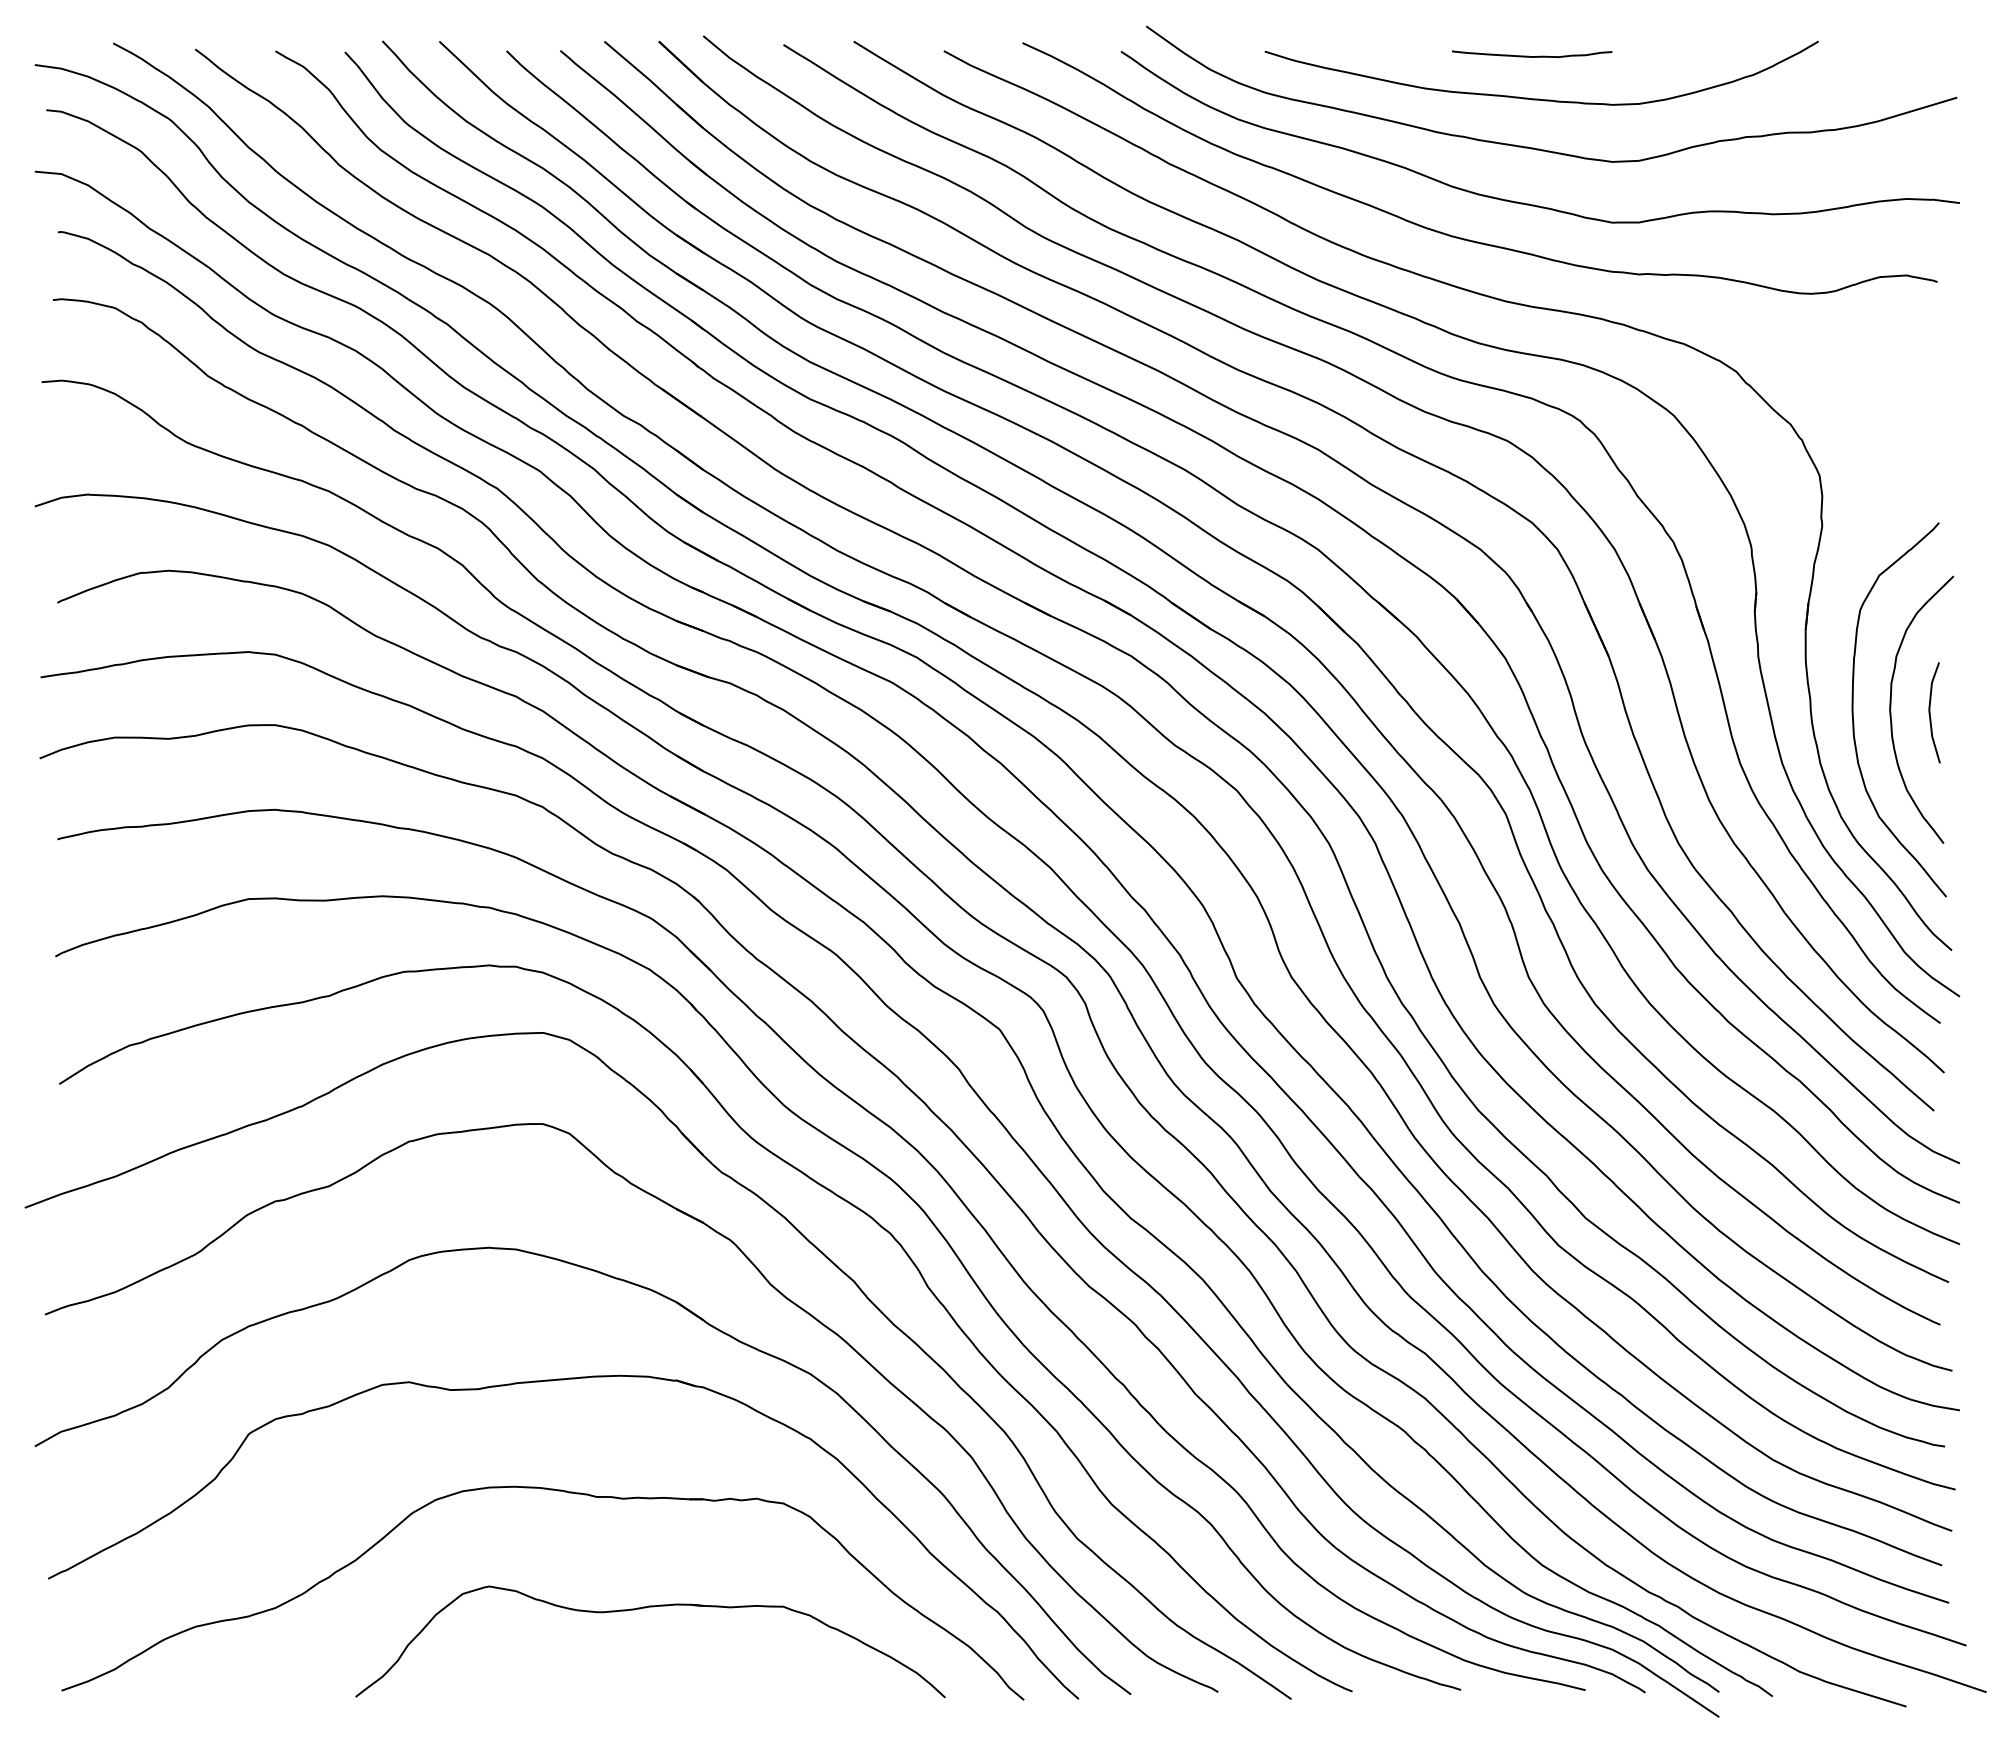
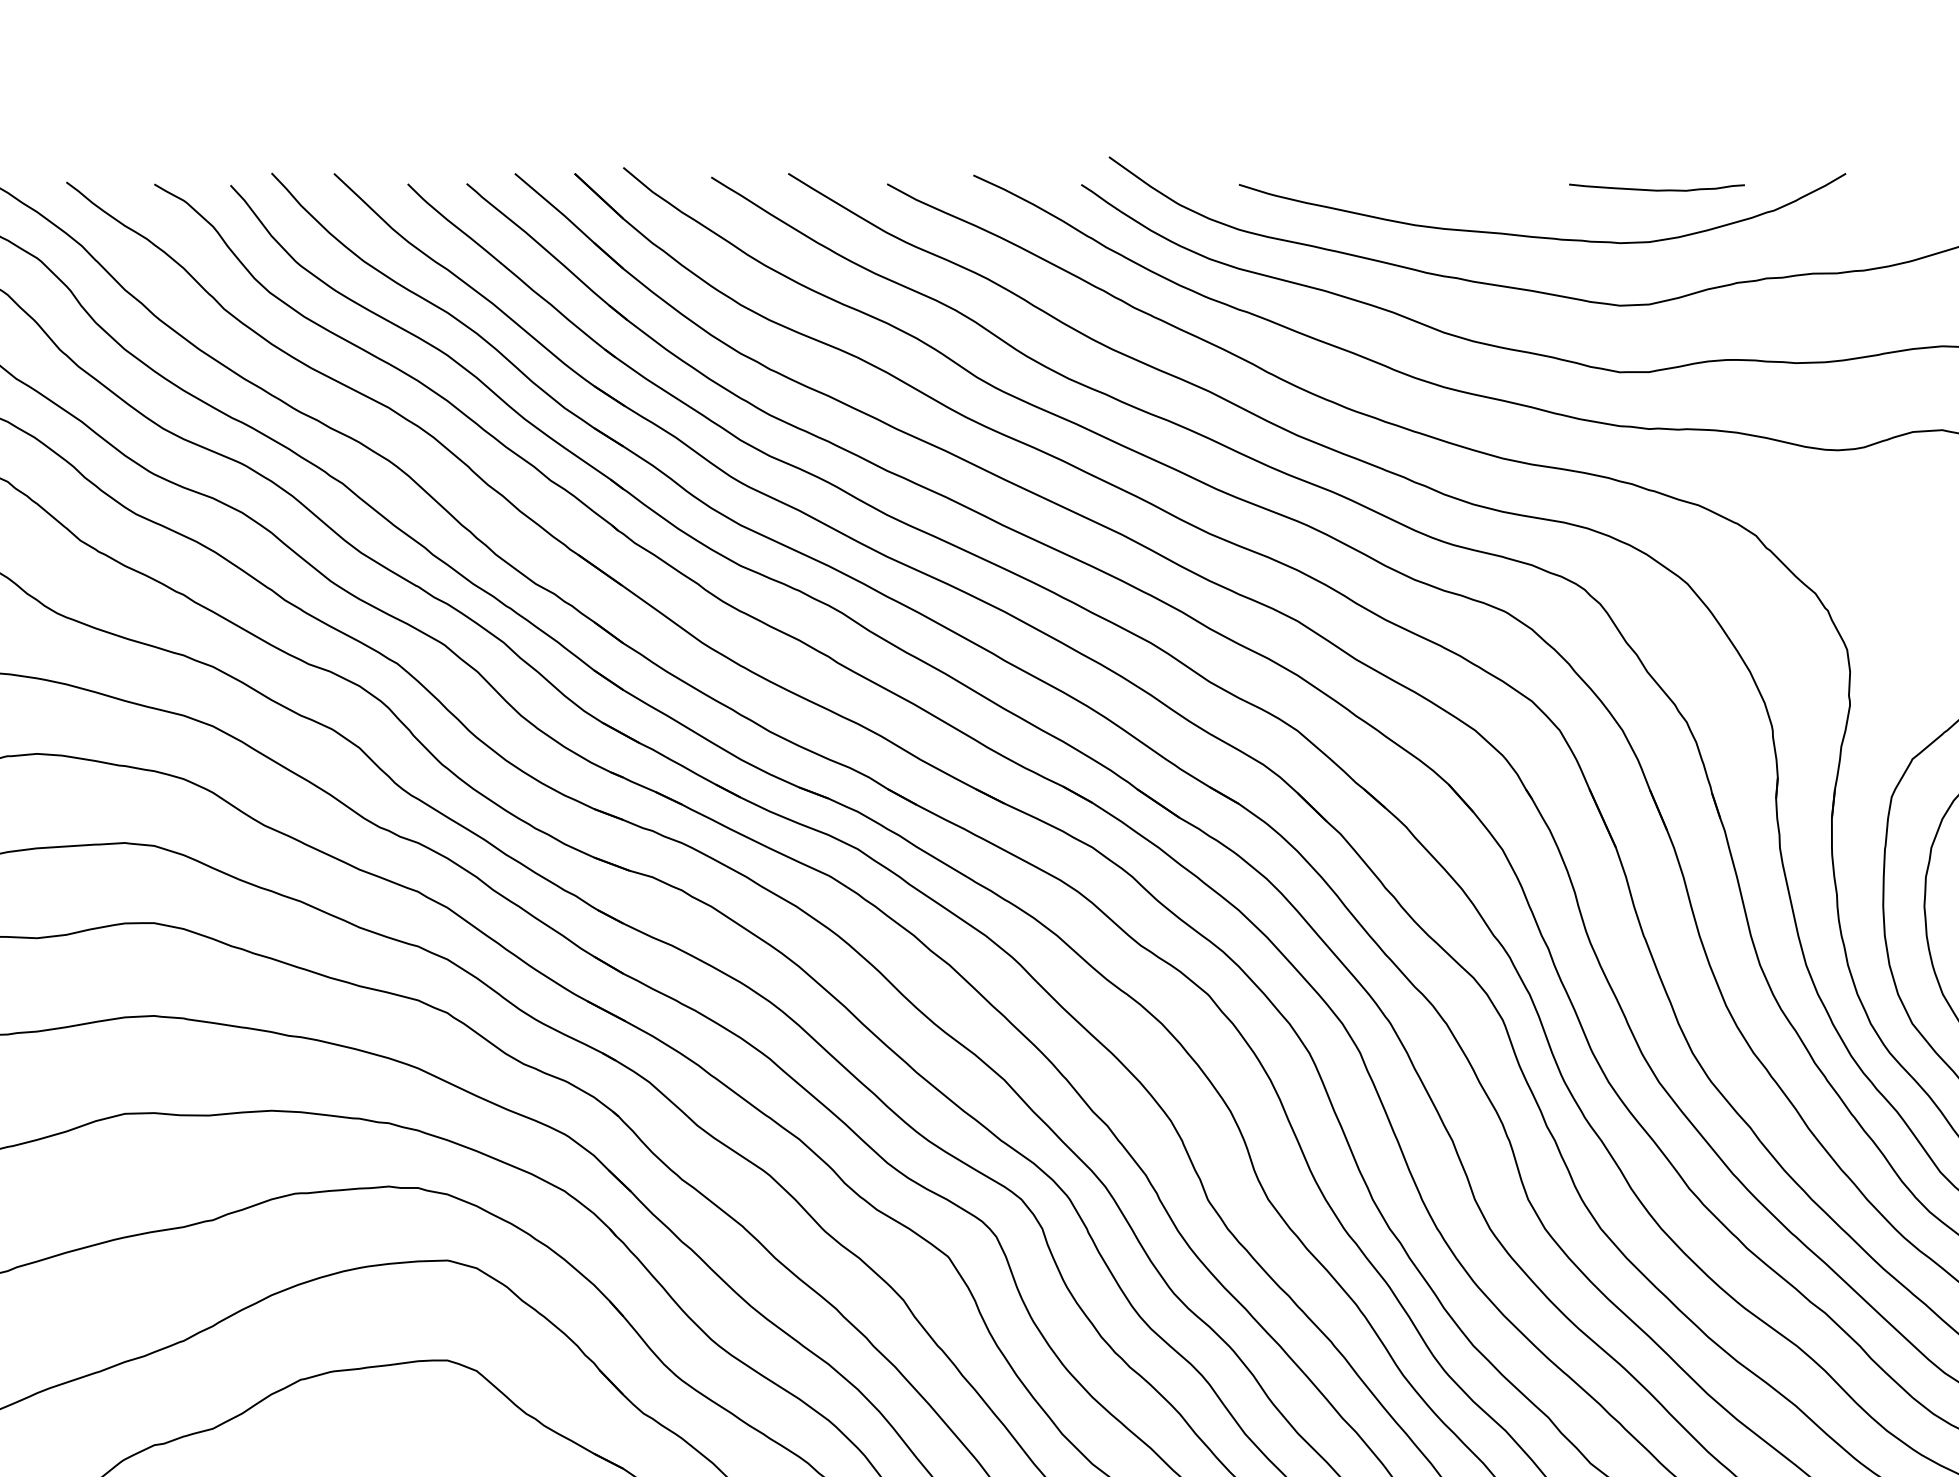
curve: (1532, 56) -> (1657, 190), moved

